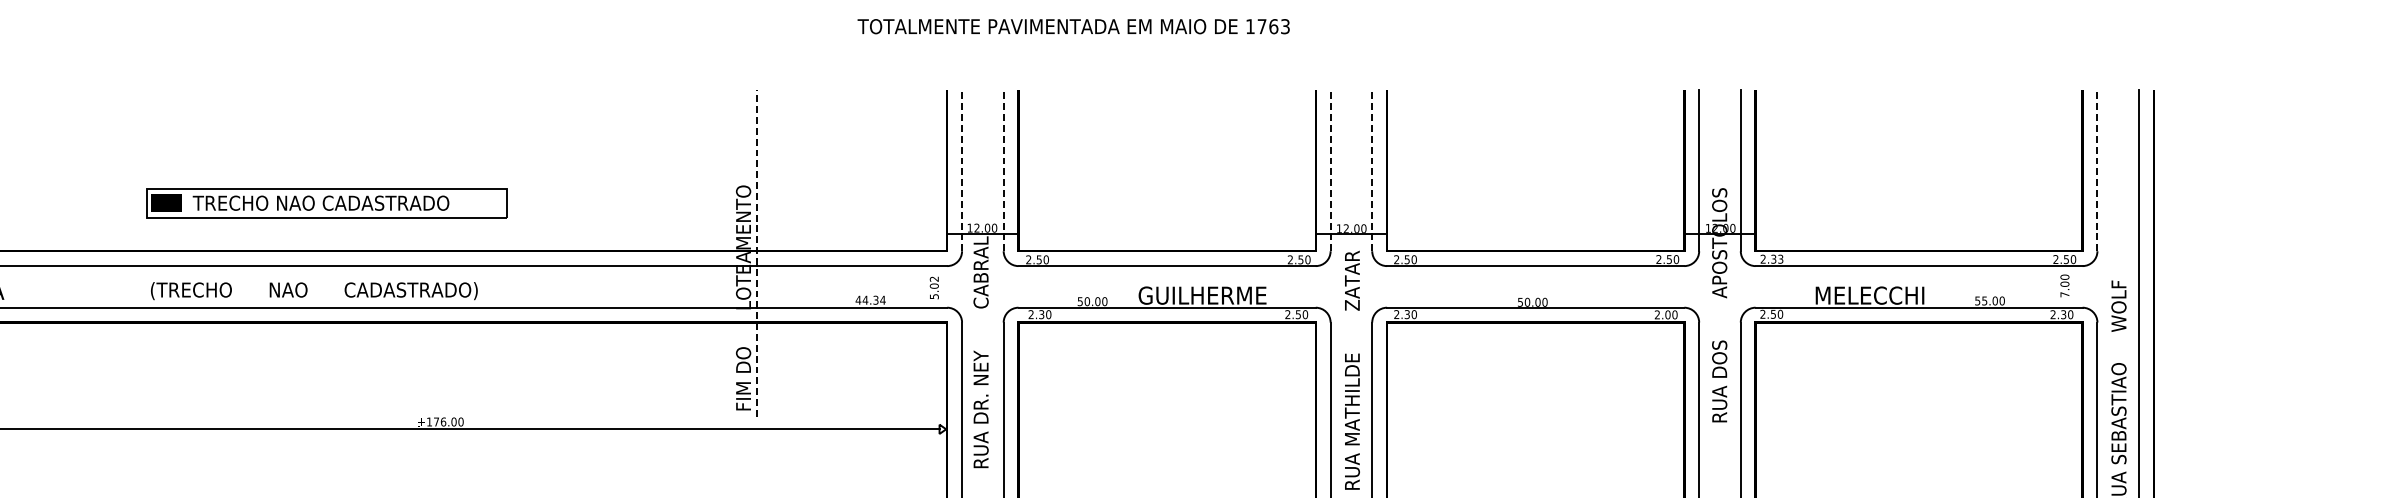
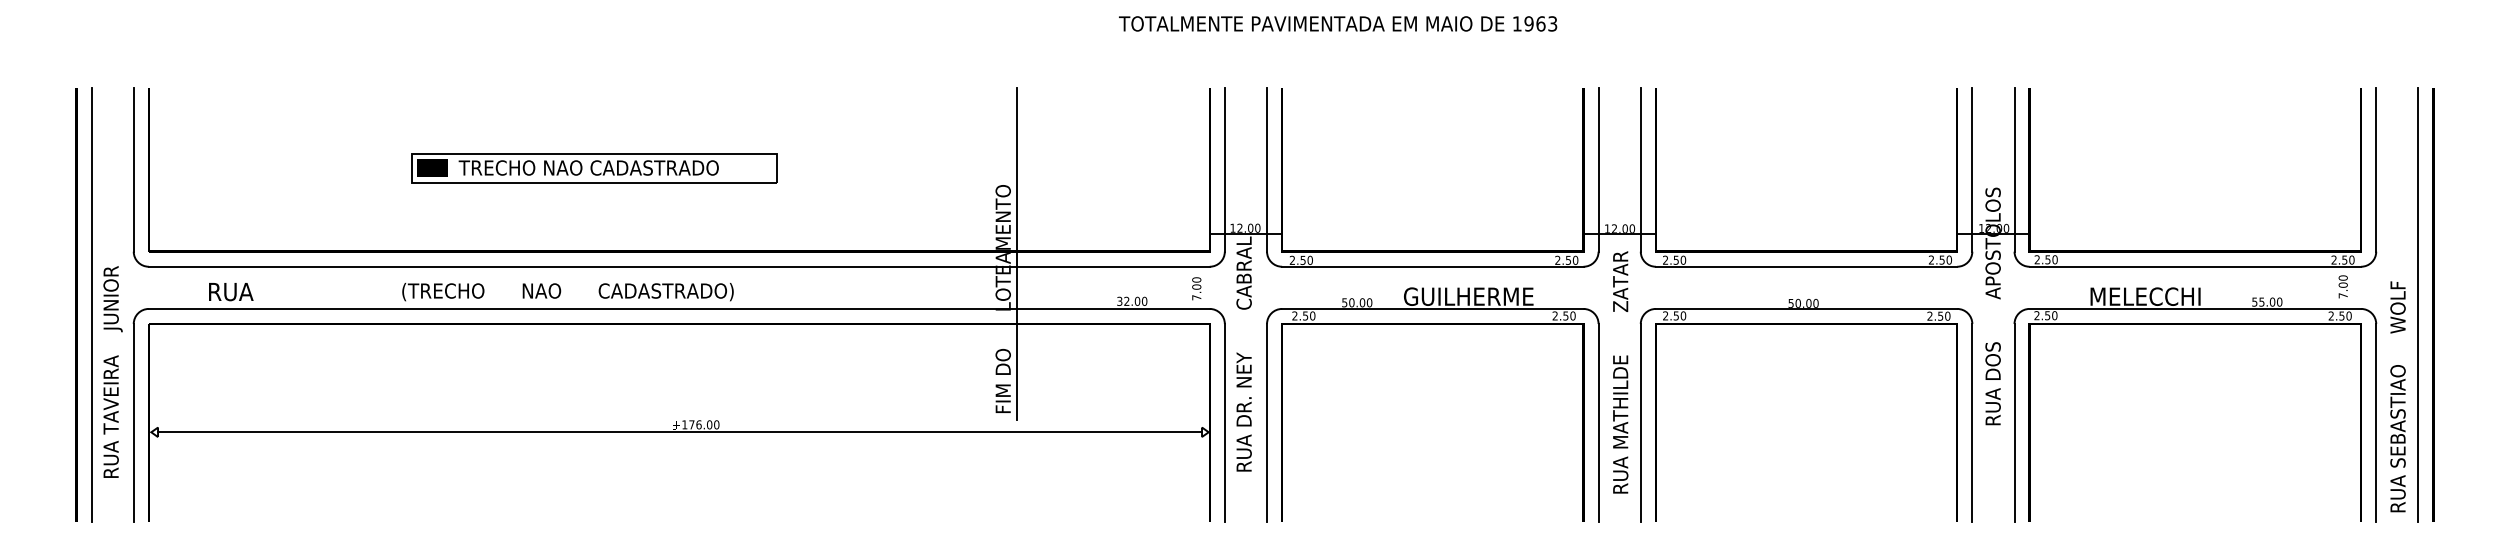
text: (1261, 26) -> (1528, 23), 1763 -> 1963
line: (961, 170) -> (1224, 169), dashed -> solid
line: (1004, 170) -> (1267, 169), dashed -> solid
line: (1330, 170) -> (1598, 169), dashed -> solid
line: (1371, 170) -> (1640, 169), dashed -> solid
line: (2097, 170) -> (2376, 169), dashed -> solid
part: (326, 203) -> (594, 168), moved
line: (756, 253) -> (1016, 253), dashed -> solid
text: (1777, 258) -> (2051, 259), 2.33 -> 2.50
text: (934, 287) -> (1196, 288), 5.02 -> 7.00
text: (870, 299) -> (1131, 300), 44.34 -> 32.00
text: (1041, 314) -> (1305, 315), 2.30 -> 2.50
text: (1407, 314) -> (1676, 315), 2.30 -> 2.50
text: (1667, 314) -> (1940, 315), 2.00 -> 2.50
text: (2063, 314) -> (2341, 315), 2.30 -> 2.50

